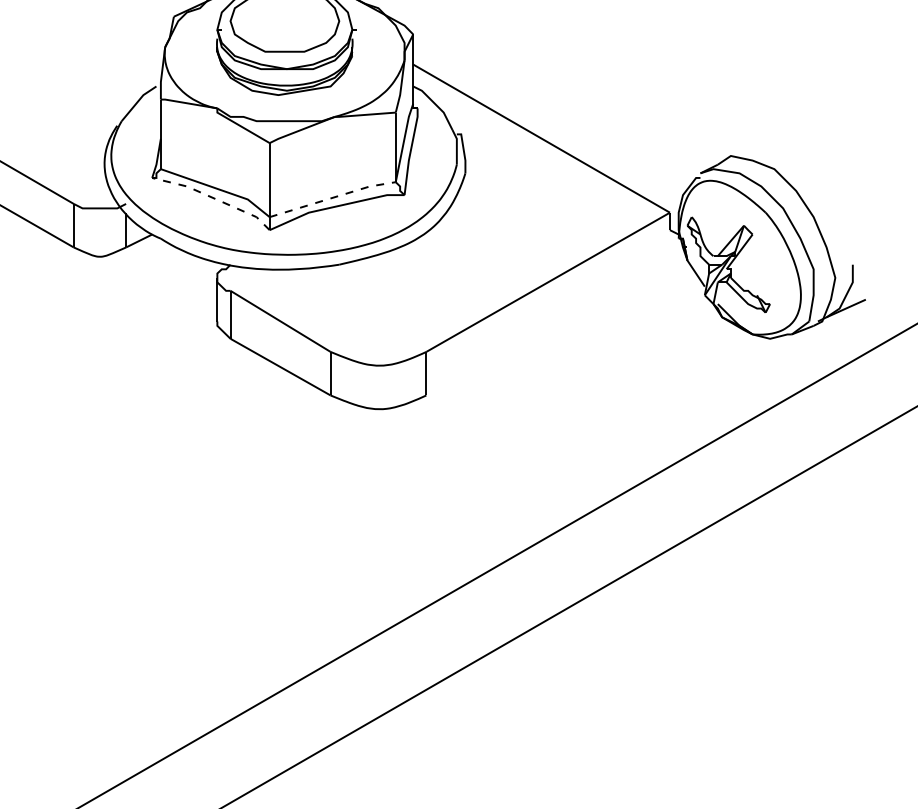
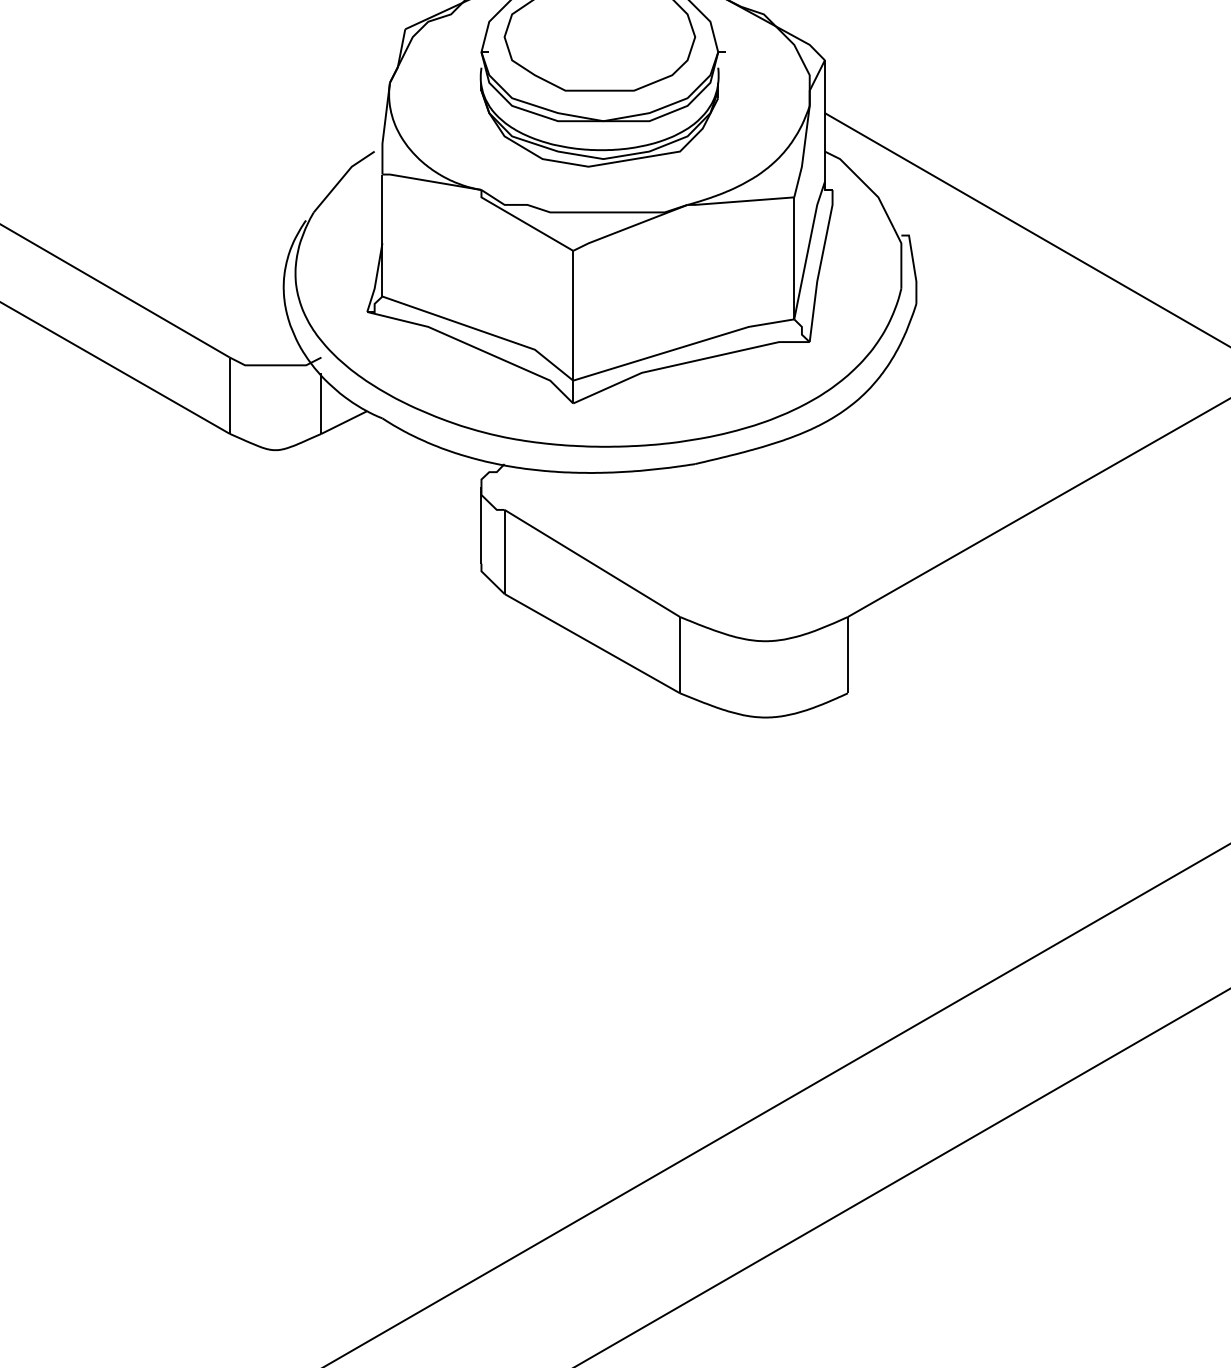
line: (333, 197) -> (685, 346), dashed -> solid
line: (214, 198) -> (476, 347), dashed -> solid

